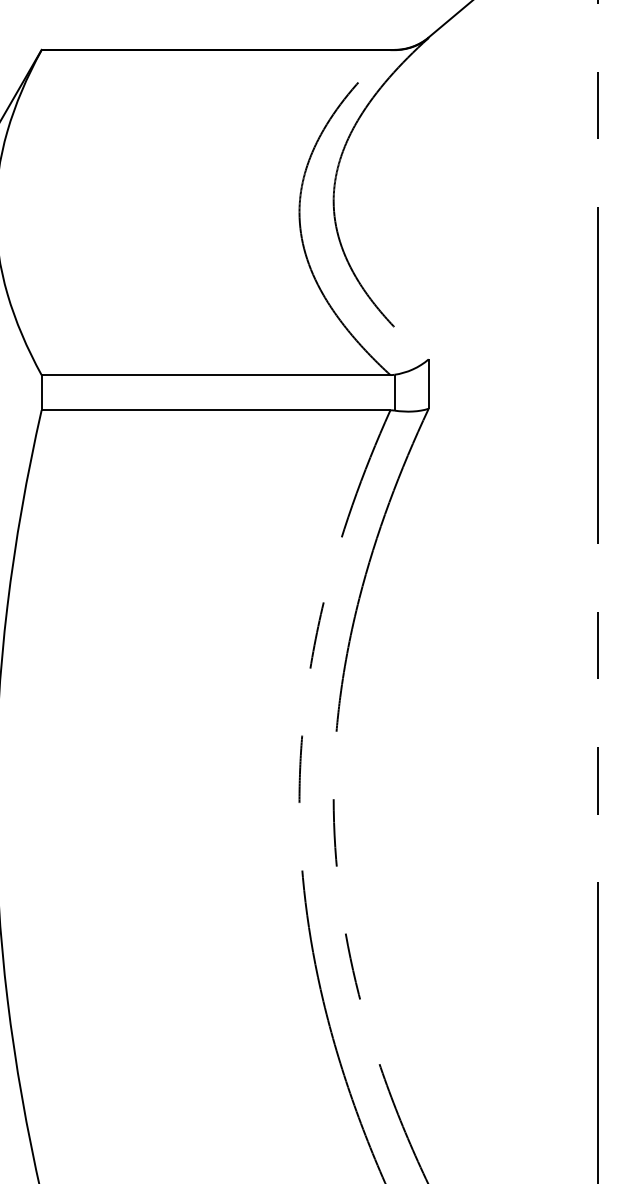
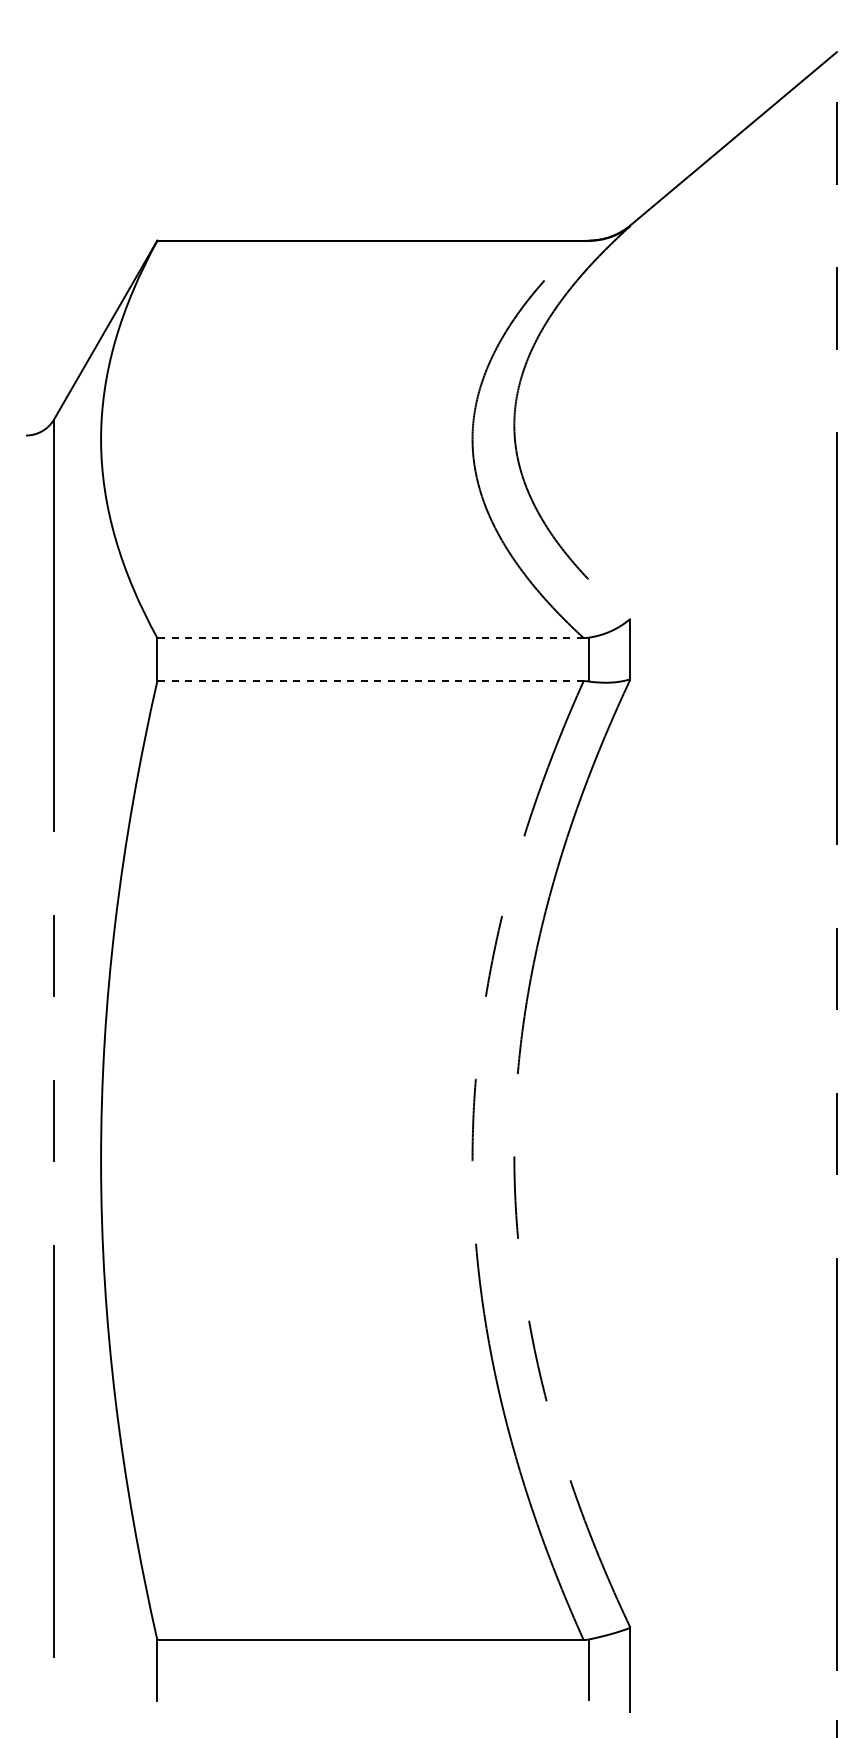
line: (216, 375) -> (370, 638), solid -> dashed
line: (216, 410) -> (370, 681), solid -> dashed

